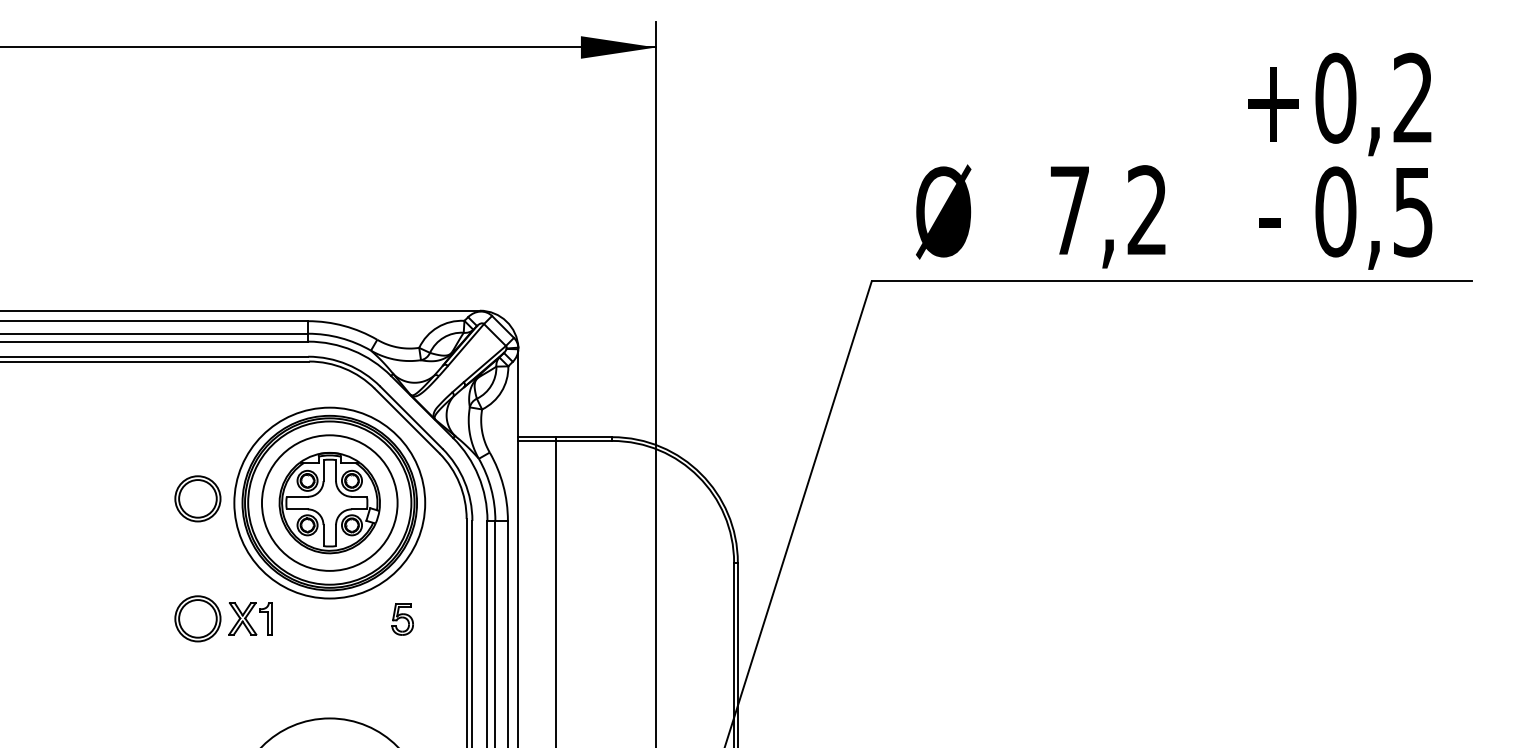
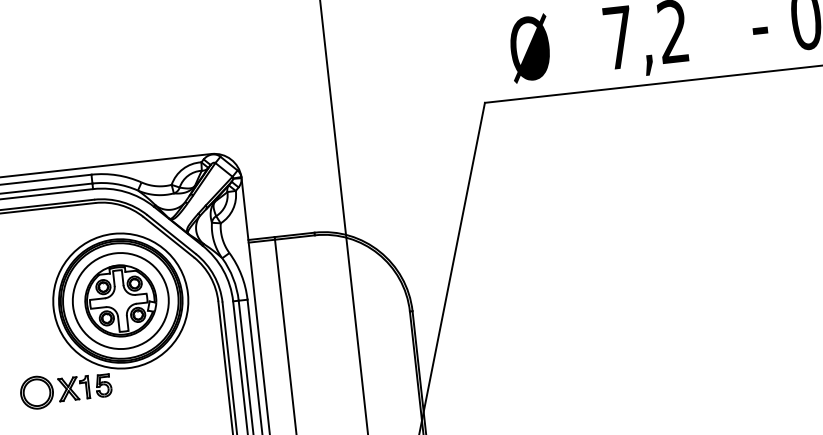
part: (197, 498) -> (27, 308), removed
part: (402, 619) -> (103, 385), moved

